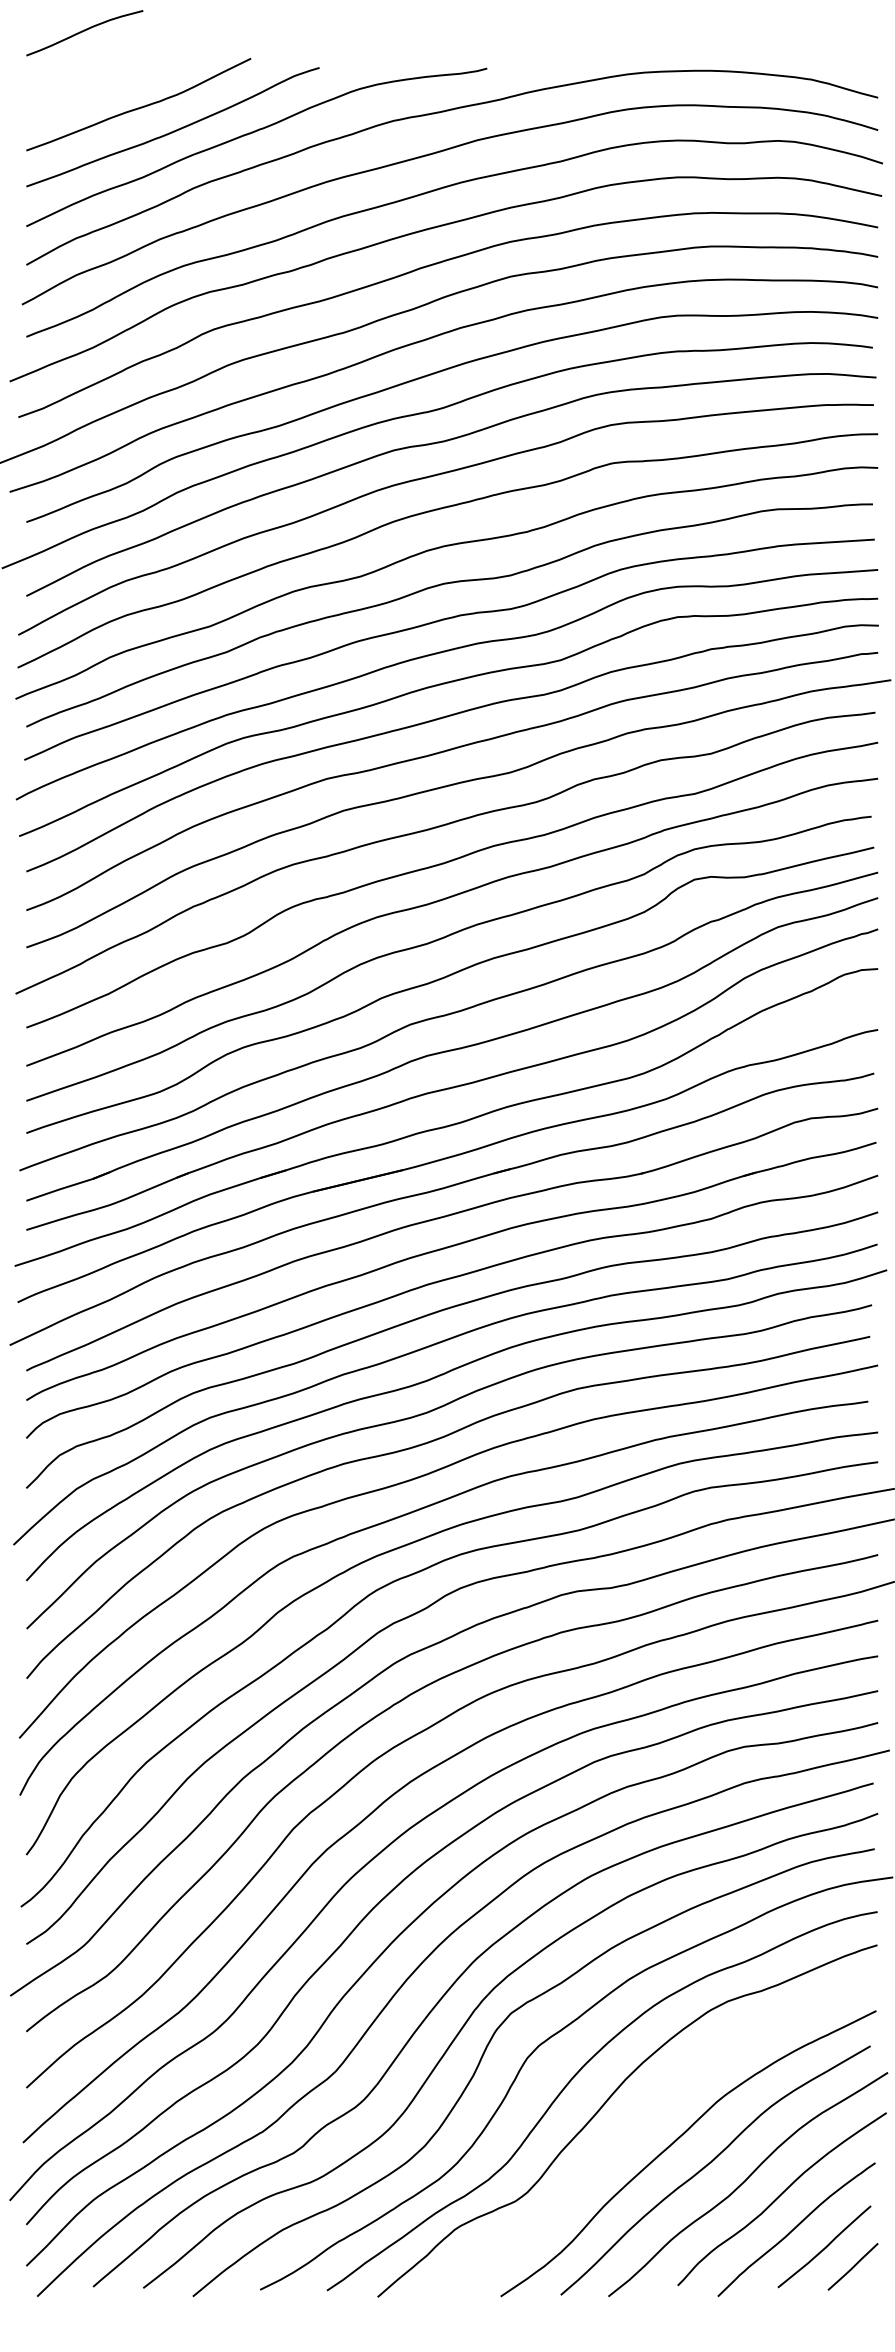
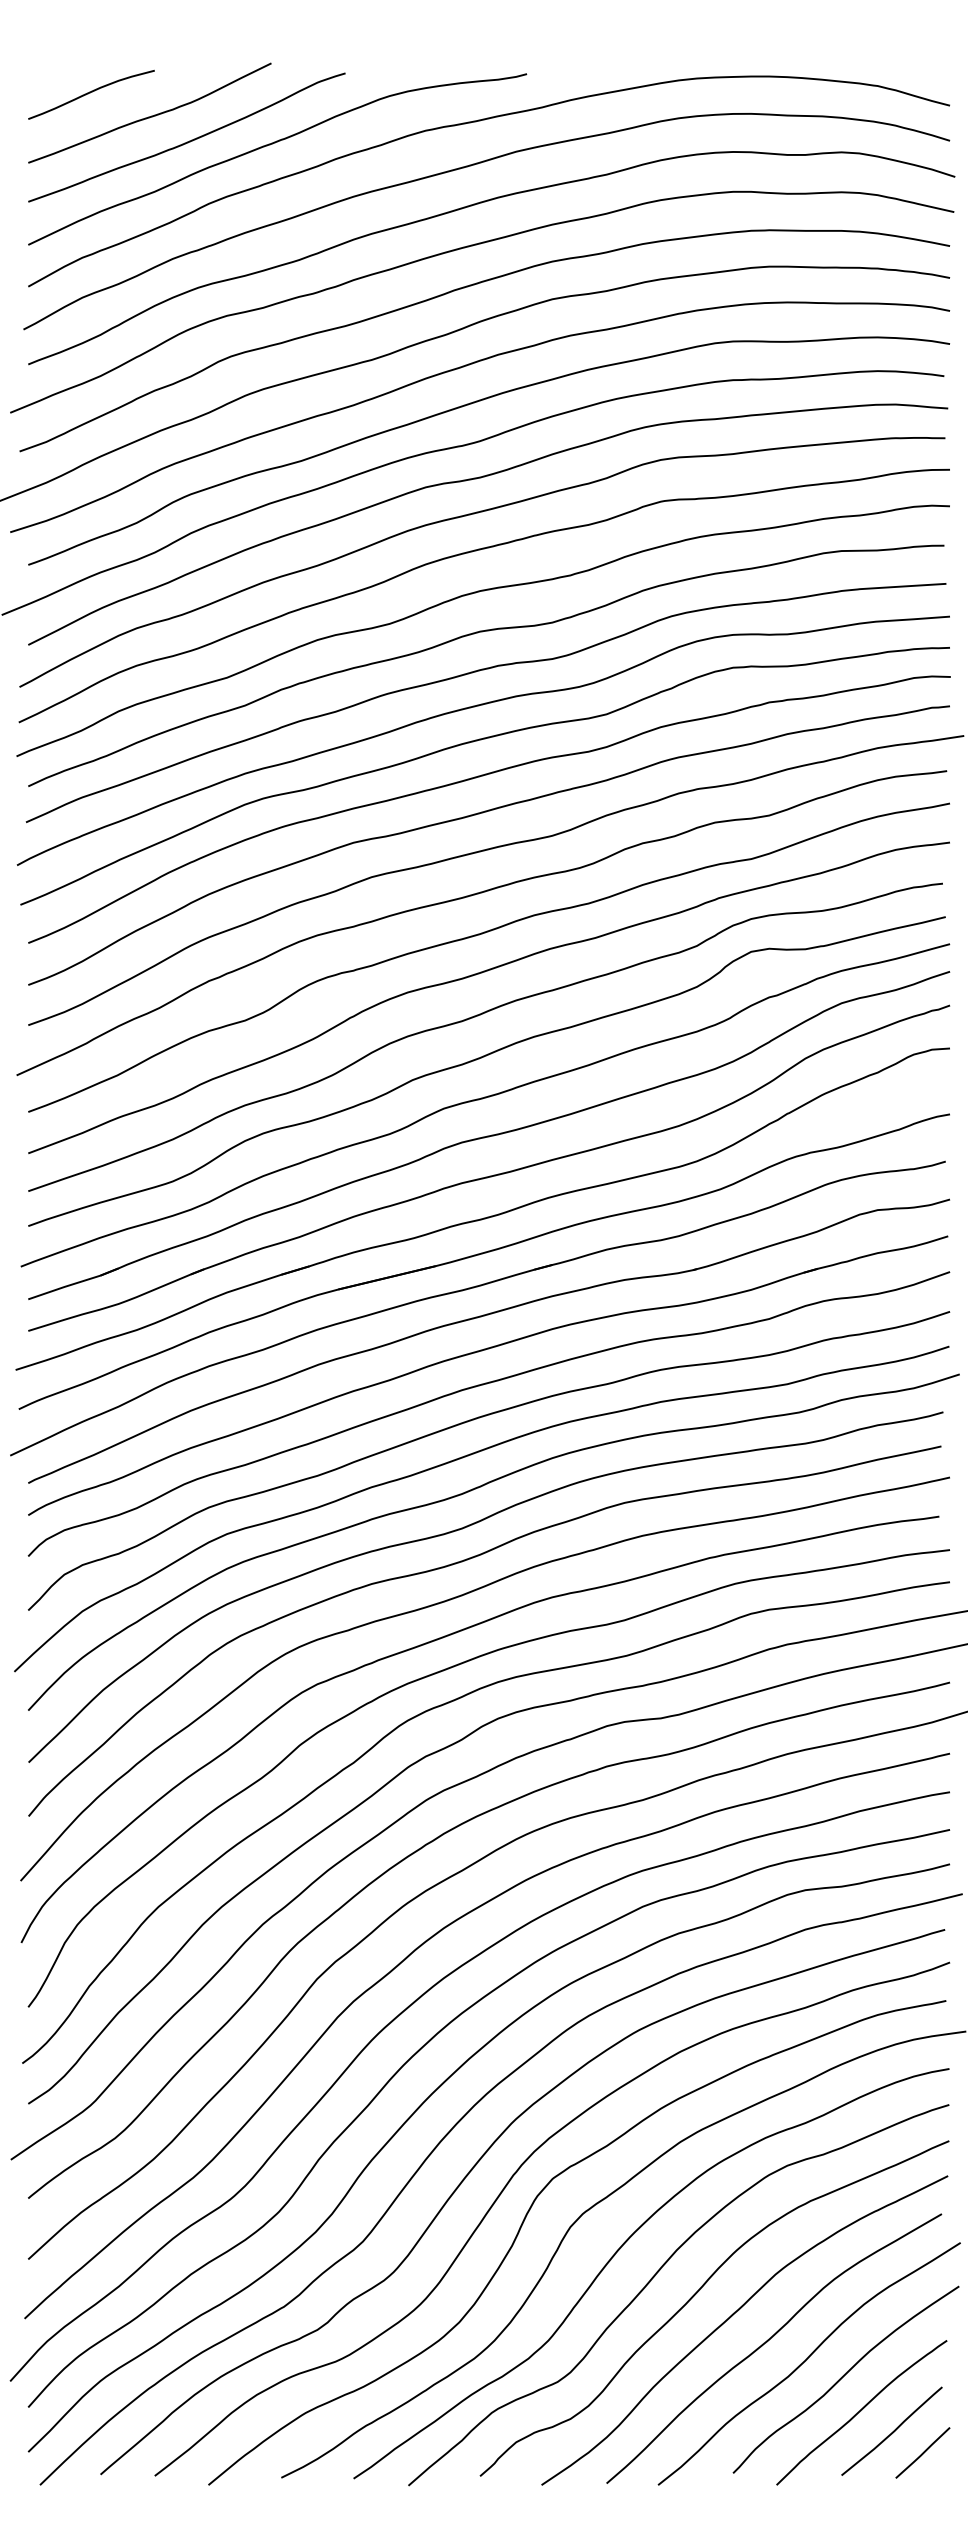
curve: (83, 31) -> (90, 93), moved
curve: (645, 2118) -> (698, 2292), added

